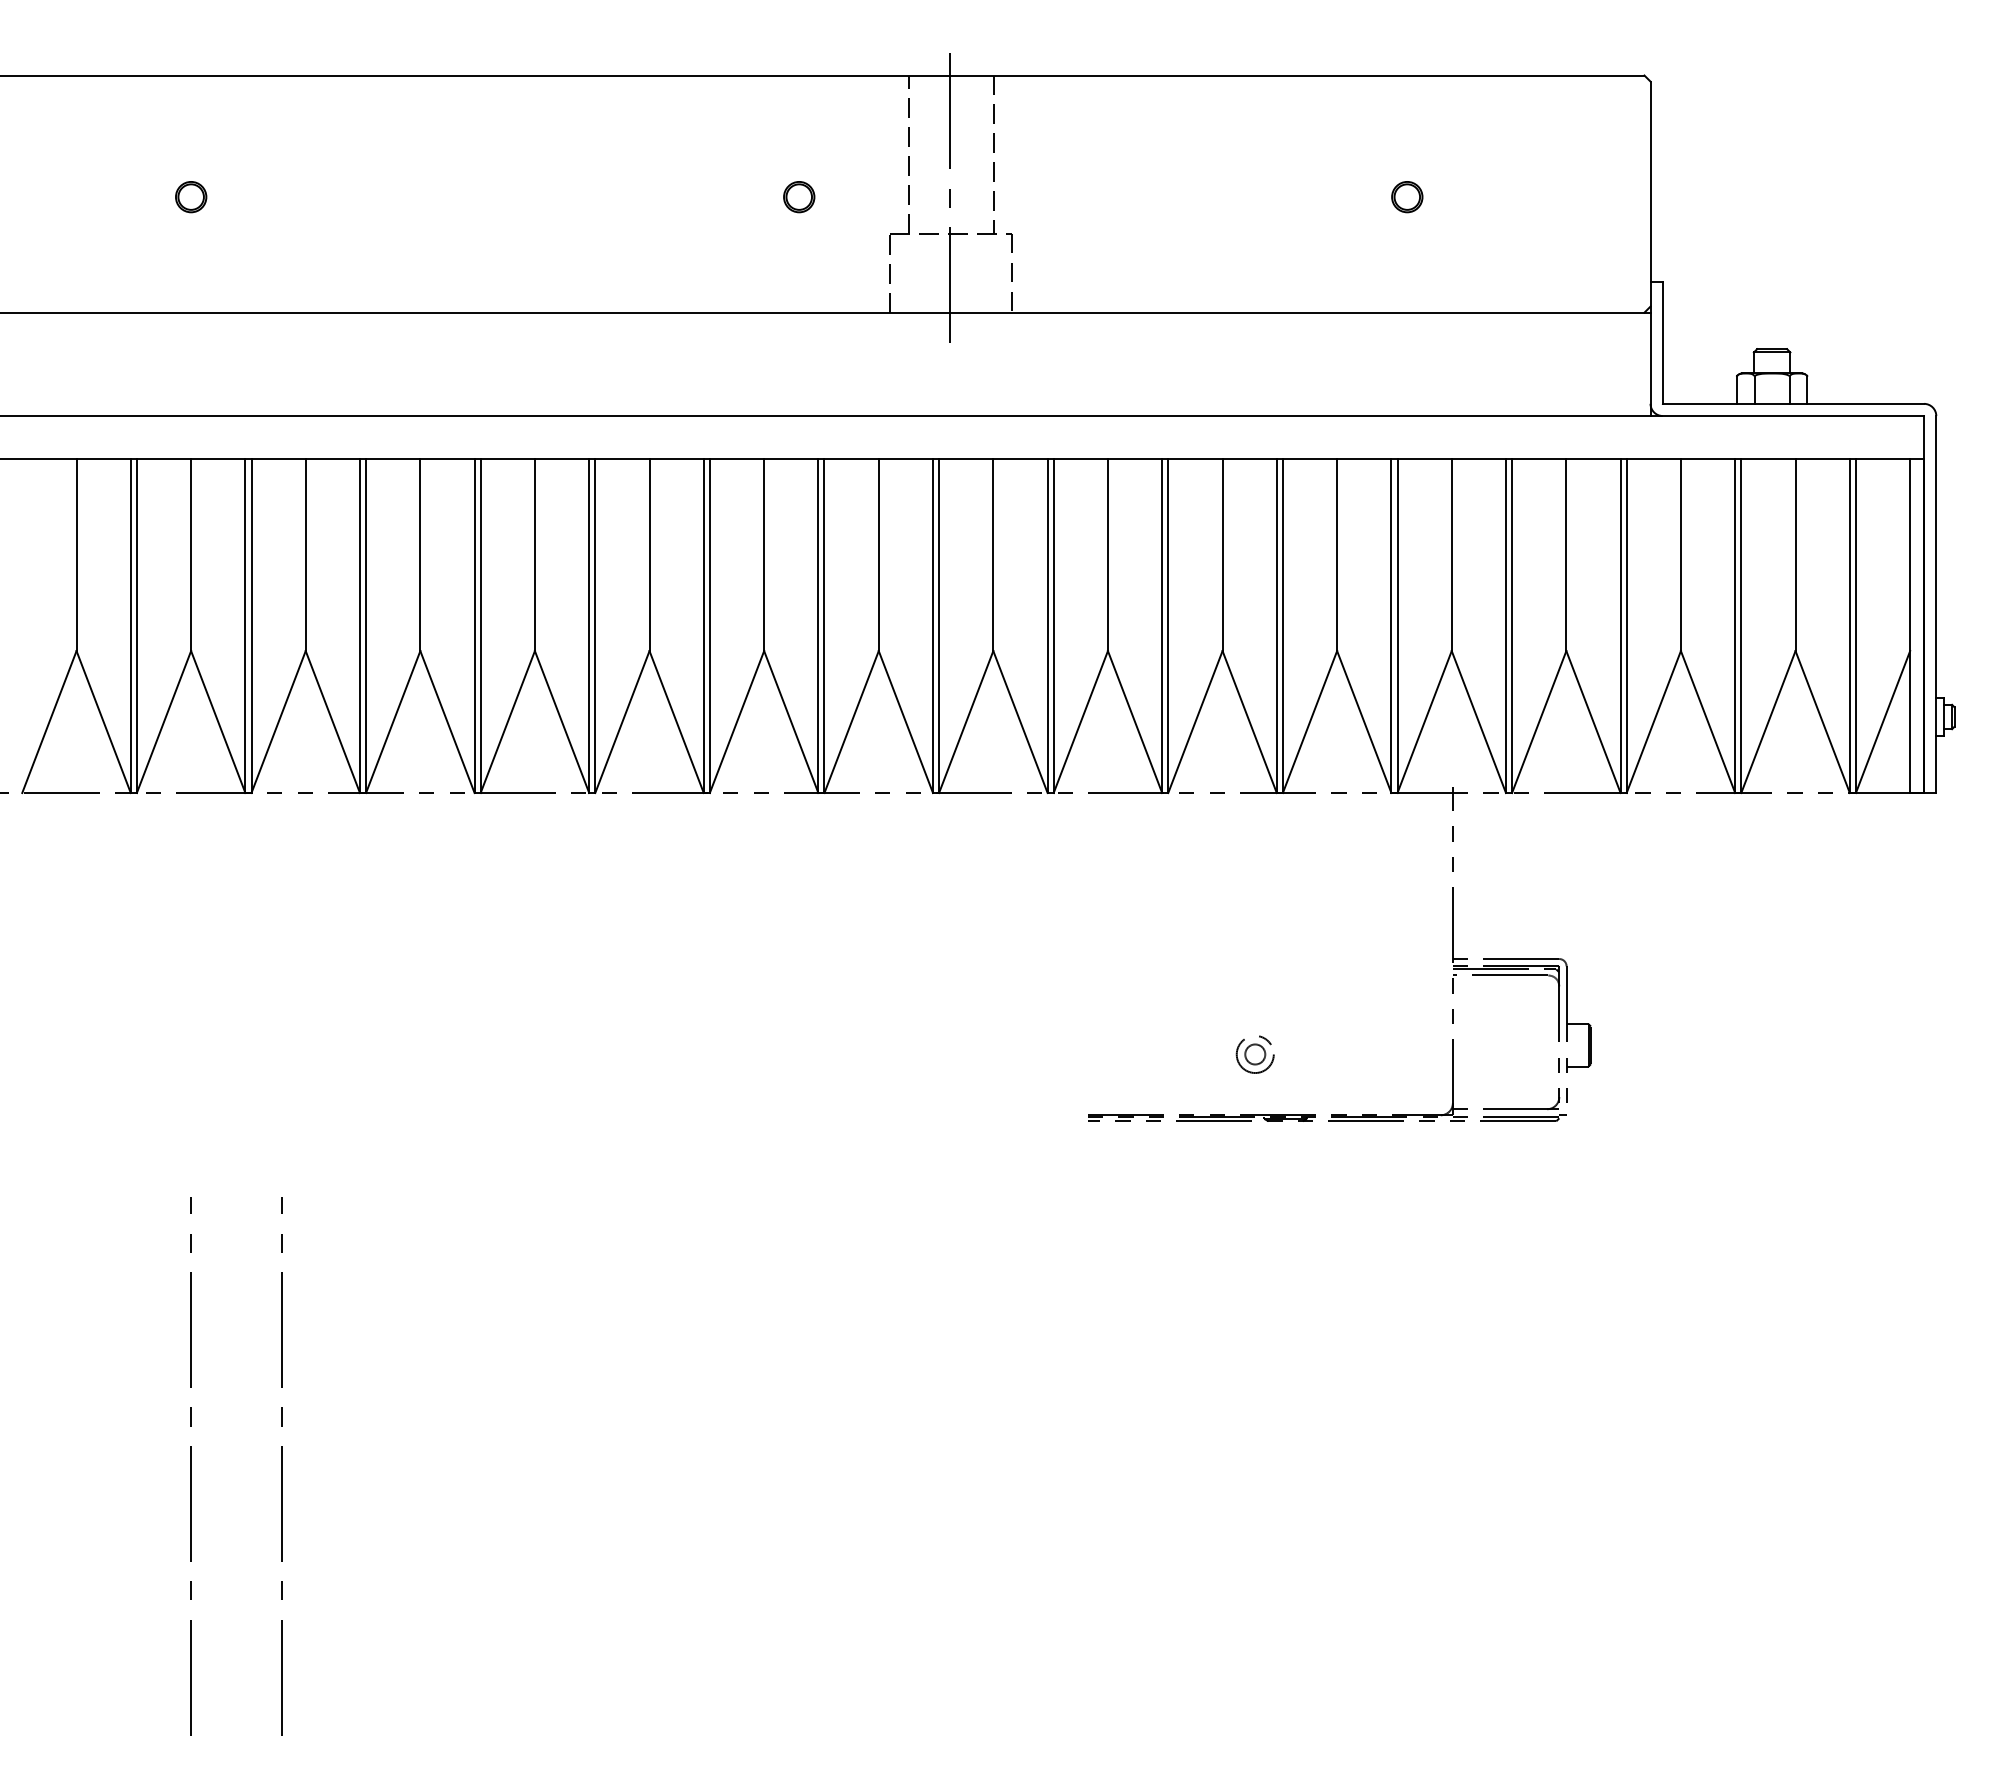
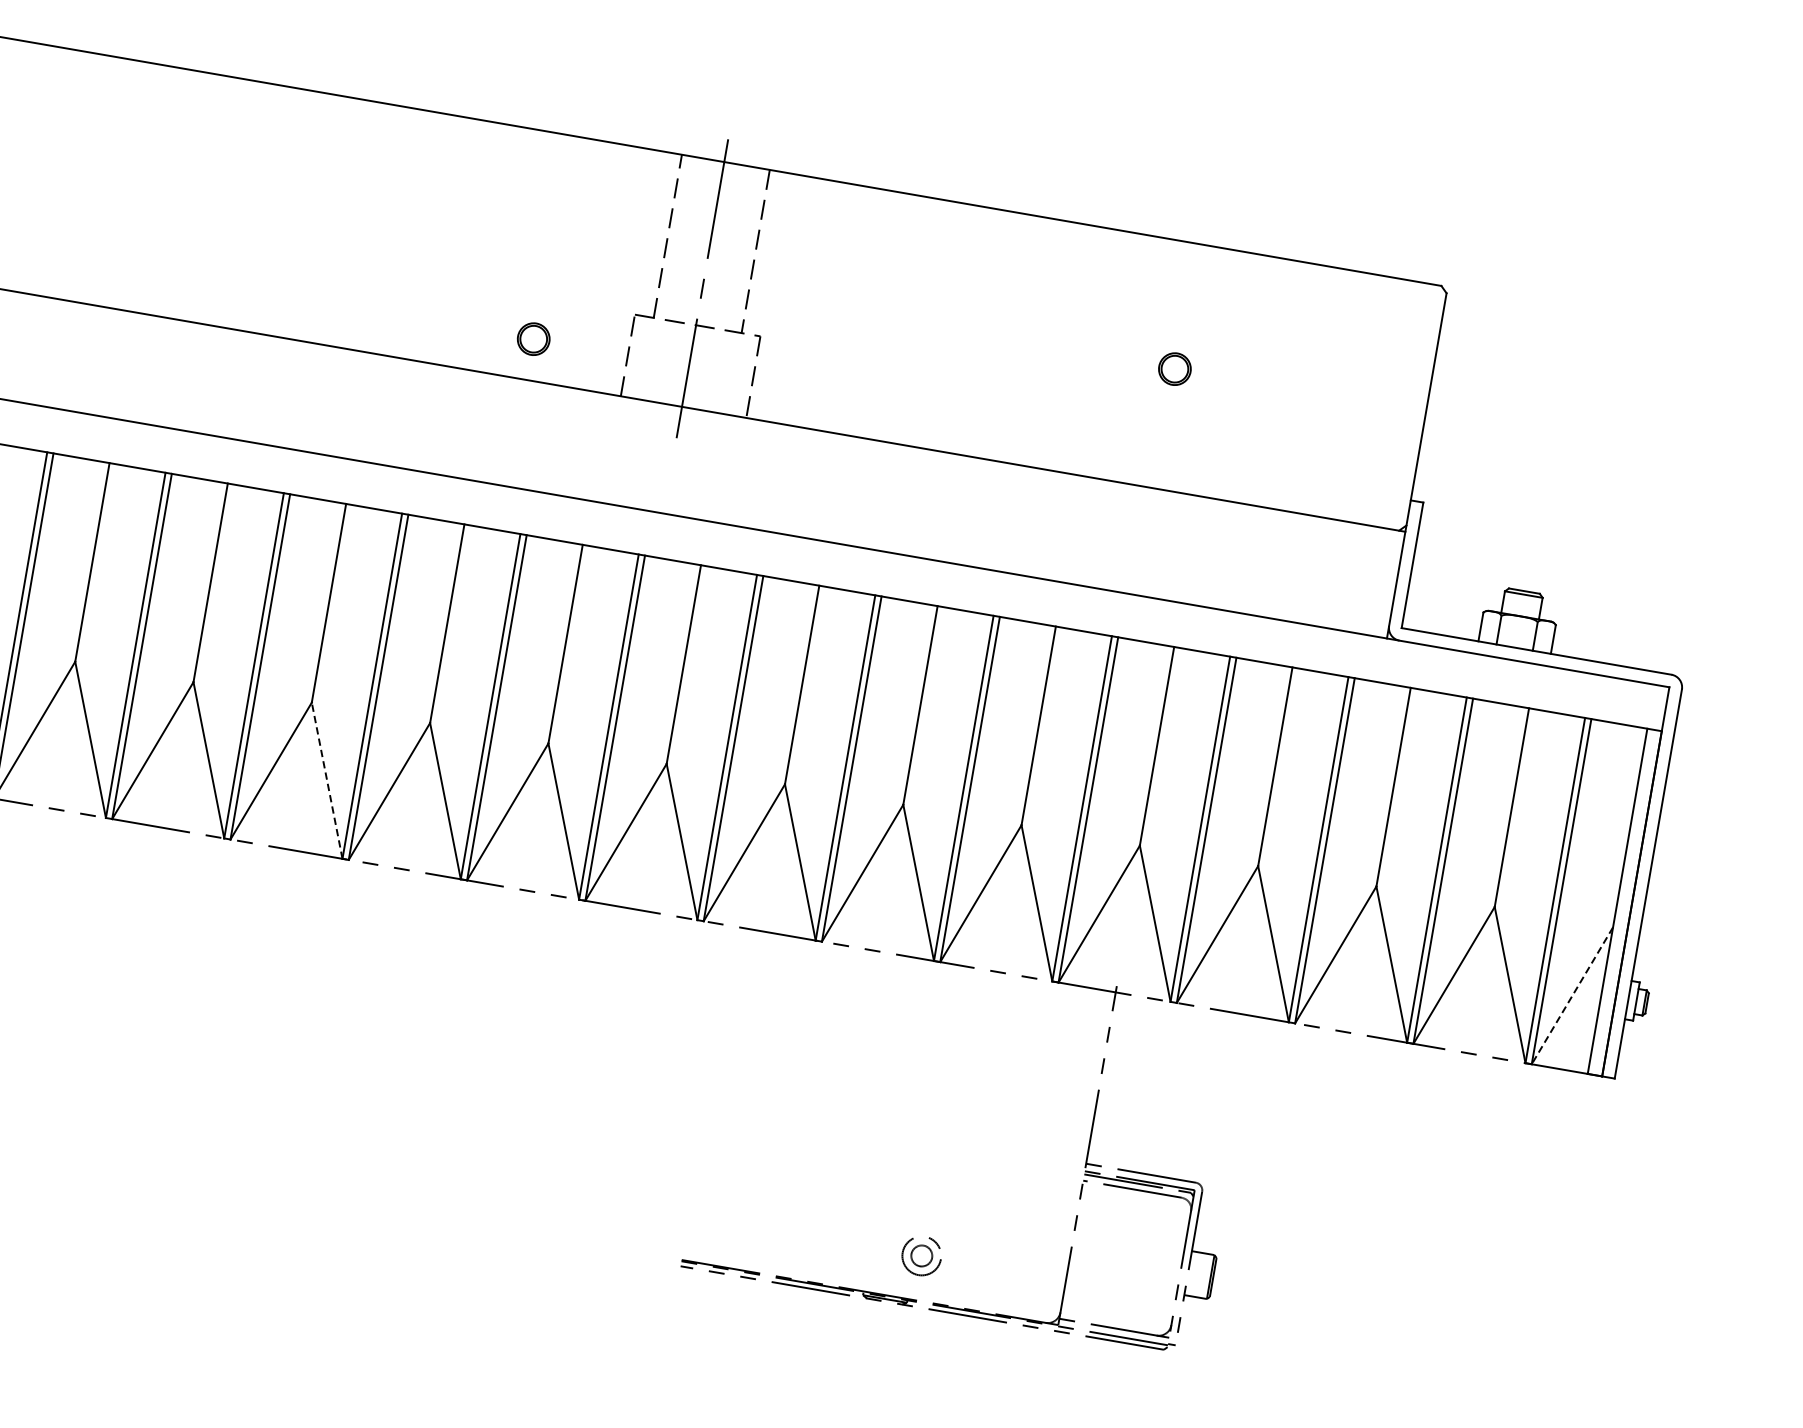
part: (799, 197) -> (533, 339), moved
line: (676, 722) -> (326, 781), solid -> dashed
line: (1883, 722) -> (1572, 996), solid -> dashed
part: (1254, 1054) -> (921, 1255), moved

